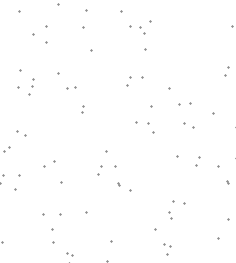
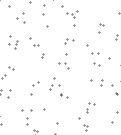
part: (197, 55) -> (101, 28), added
part: (145, 119) -> (63, 61), moved
part: (49, 162) -> (35, 83), moved

